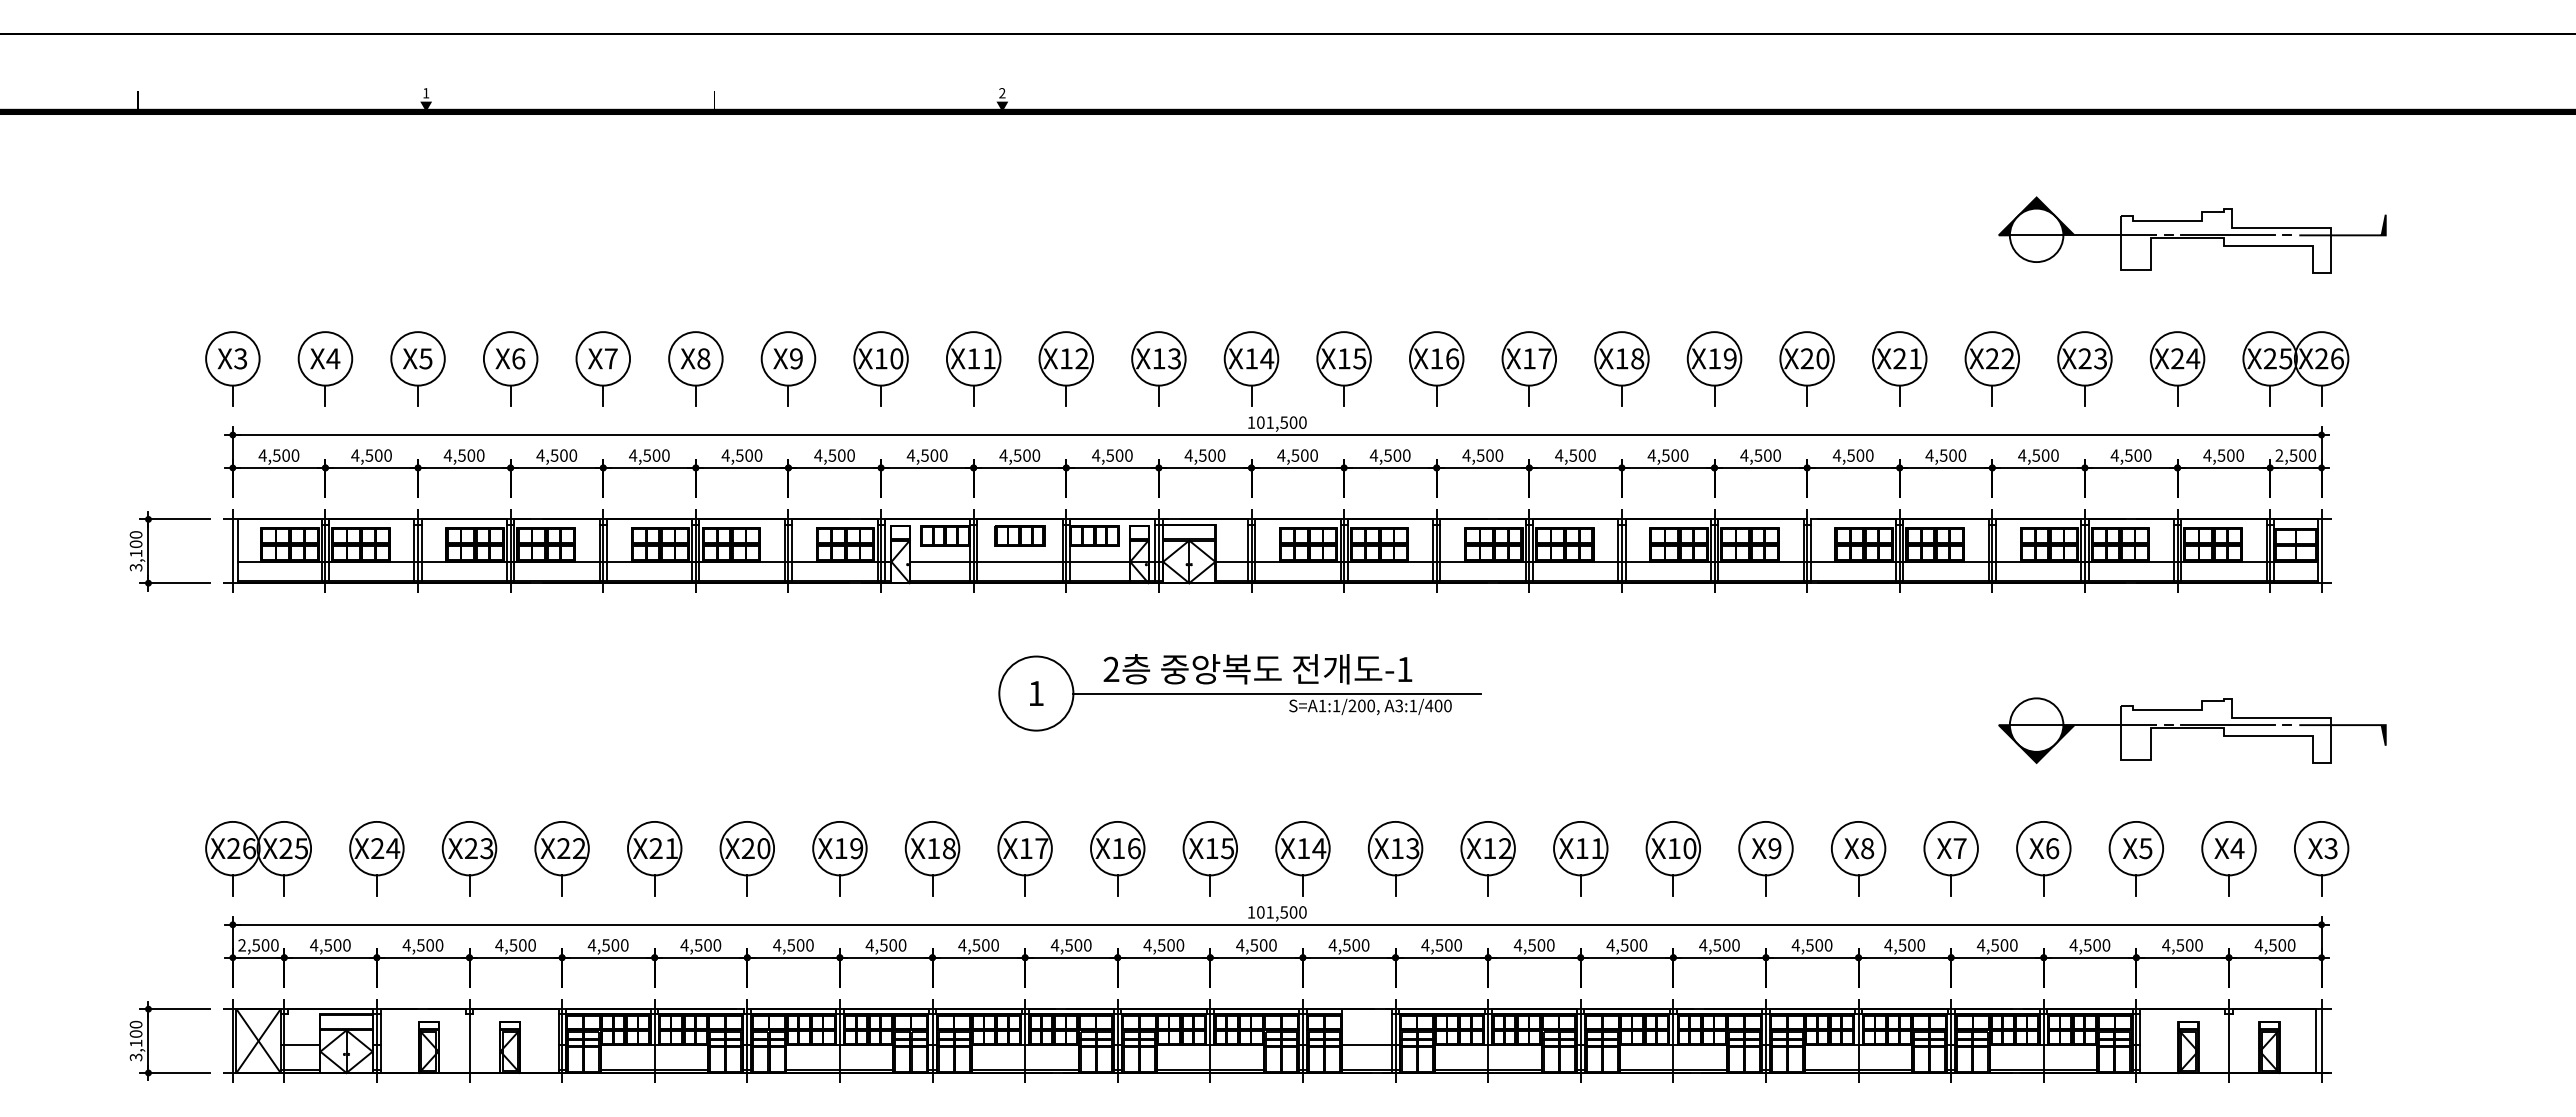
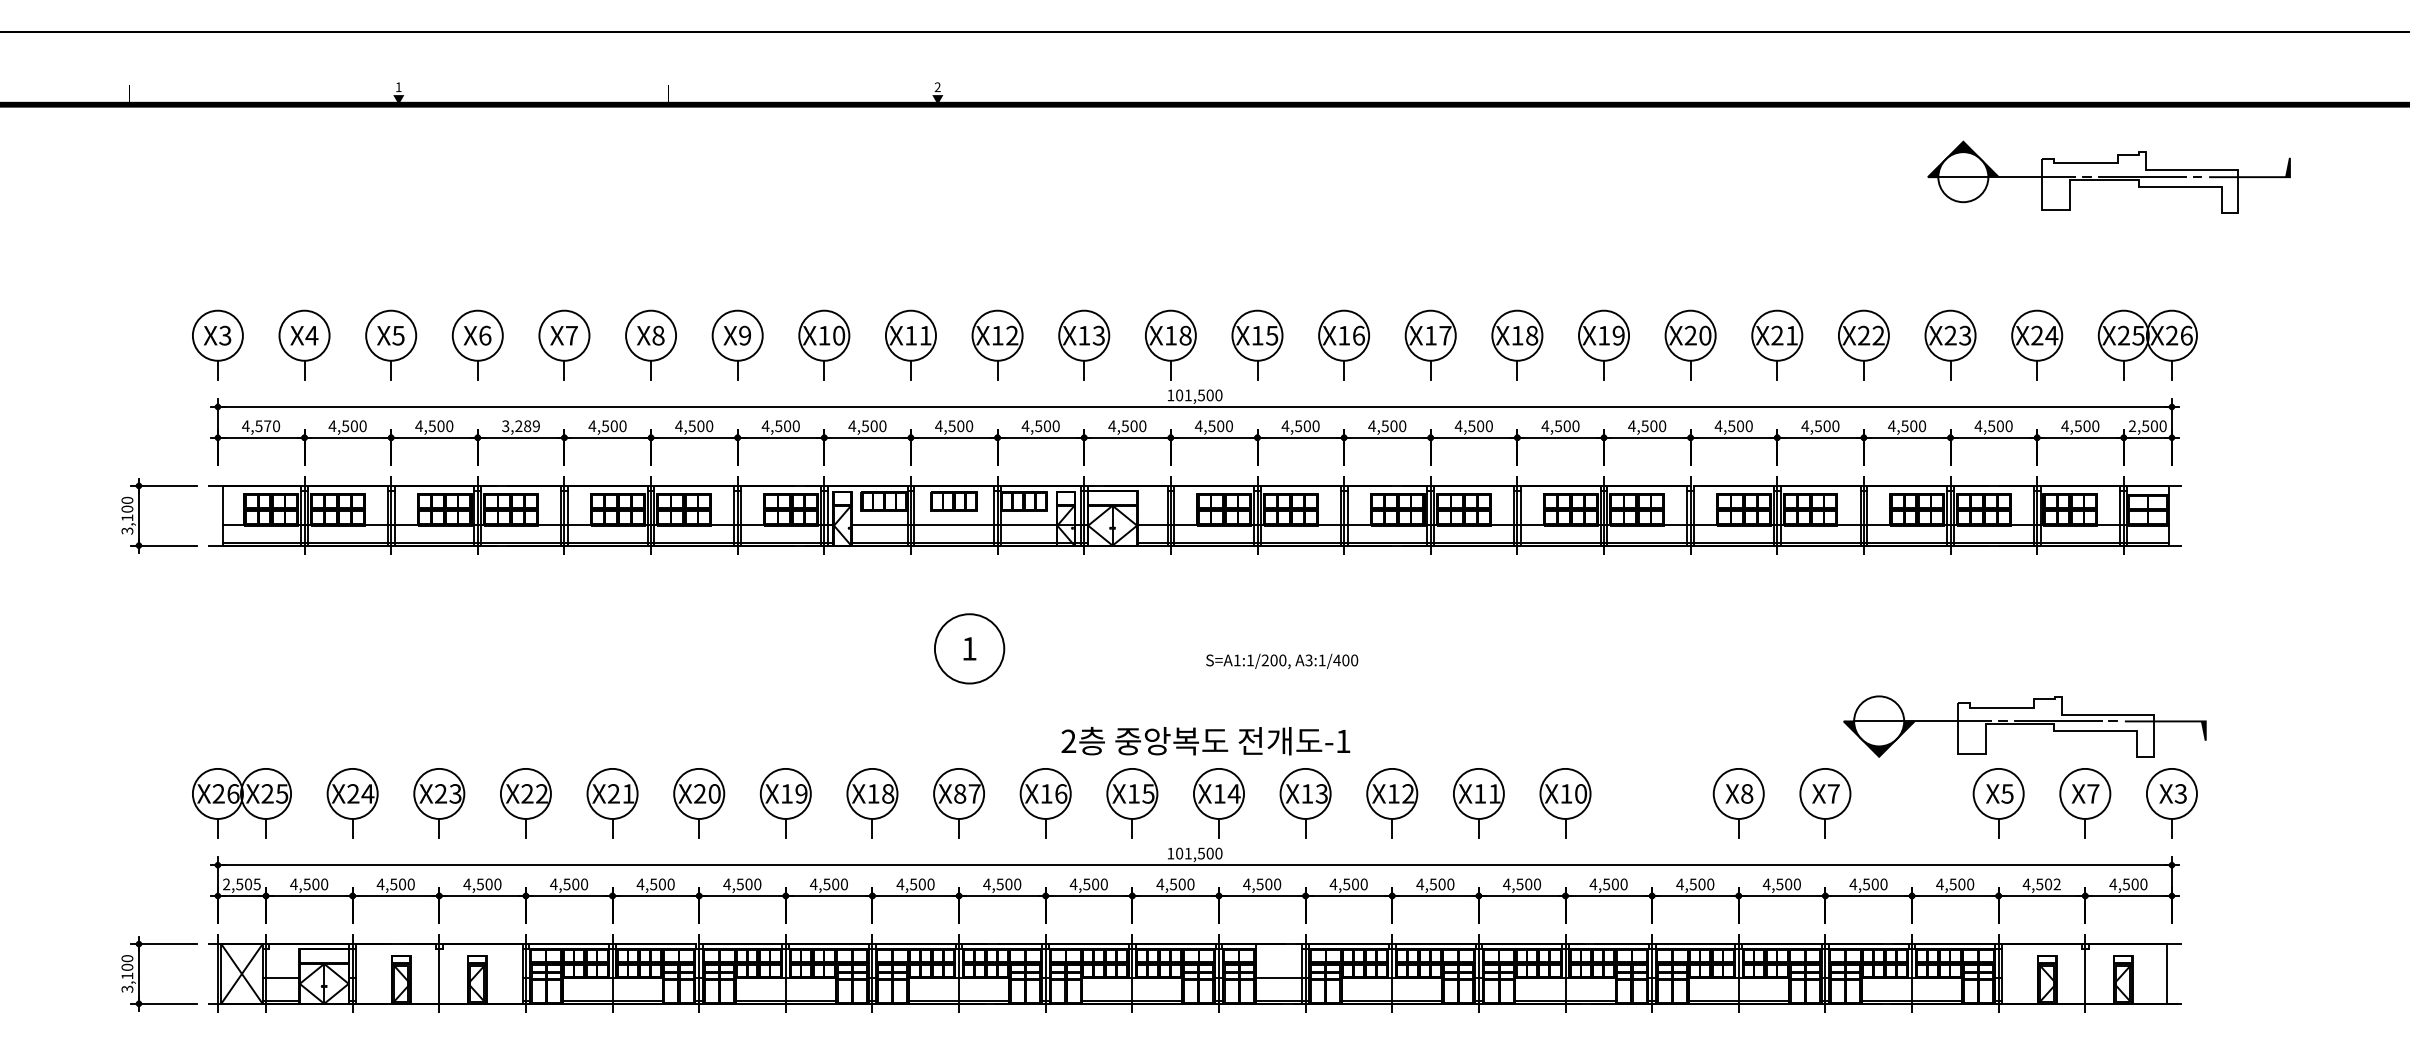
part: (2192, 234) -> (2109, 176), moved
text: (1267, 358) -> (1185, 335), X14 -> X18
text: (285, 455) -> (267, 426), 4,500 -> 4,570
text: (556, 455) -> (520, 426), 4,500 -> 3,289
line: (232, 551) -> (217, 515), removed
line: (2321, 551) -> (2171, 515), removed
text: (1257, 669) -> (1205, 741), moved
line: (1277, 693) -> (1195, 648), removed
part: (2192, 730) -> (2024, 726), moved
text: (1025, 848) -> (959, 793), X17 -> X87
text: (2237, 848) -> (2093, 793), X4 -> X7
part: (1765, 858) -> (1651, 803), removed
part: (2043, 858) -> (1911, 803), removed
text: (274, 945) -> (256, 884), 2,500 -> 2,505
text: (2198, 945) -> (2056, 884), 4,500 -> 4,502
line: (2321, 1040) -> (2171, 973), removed

